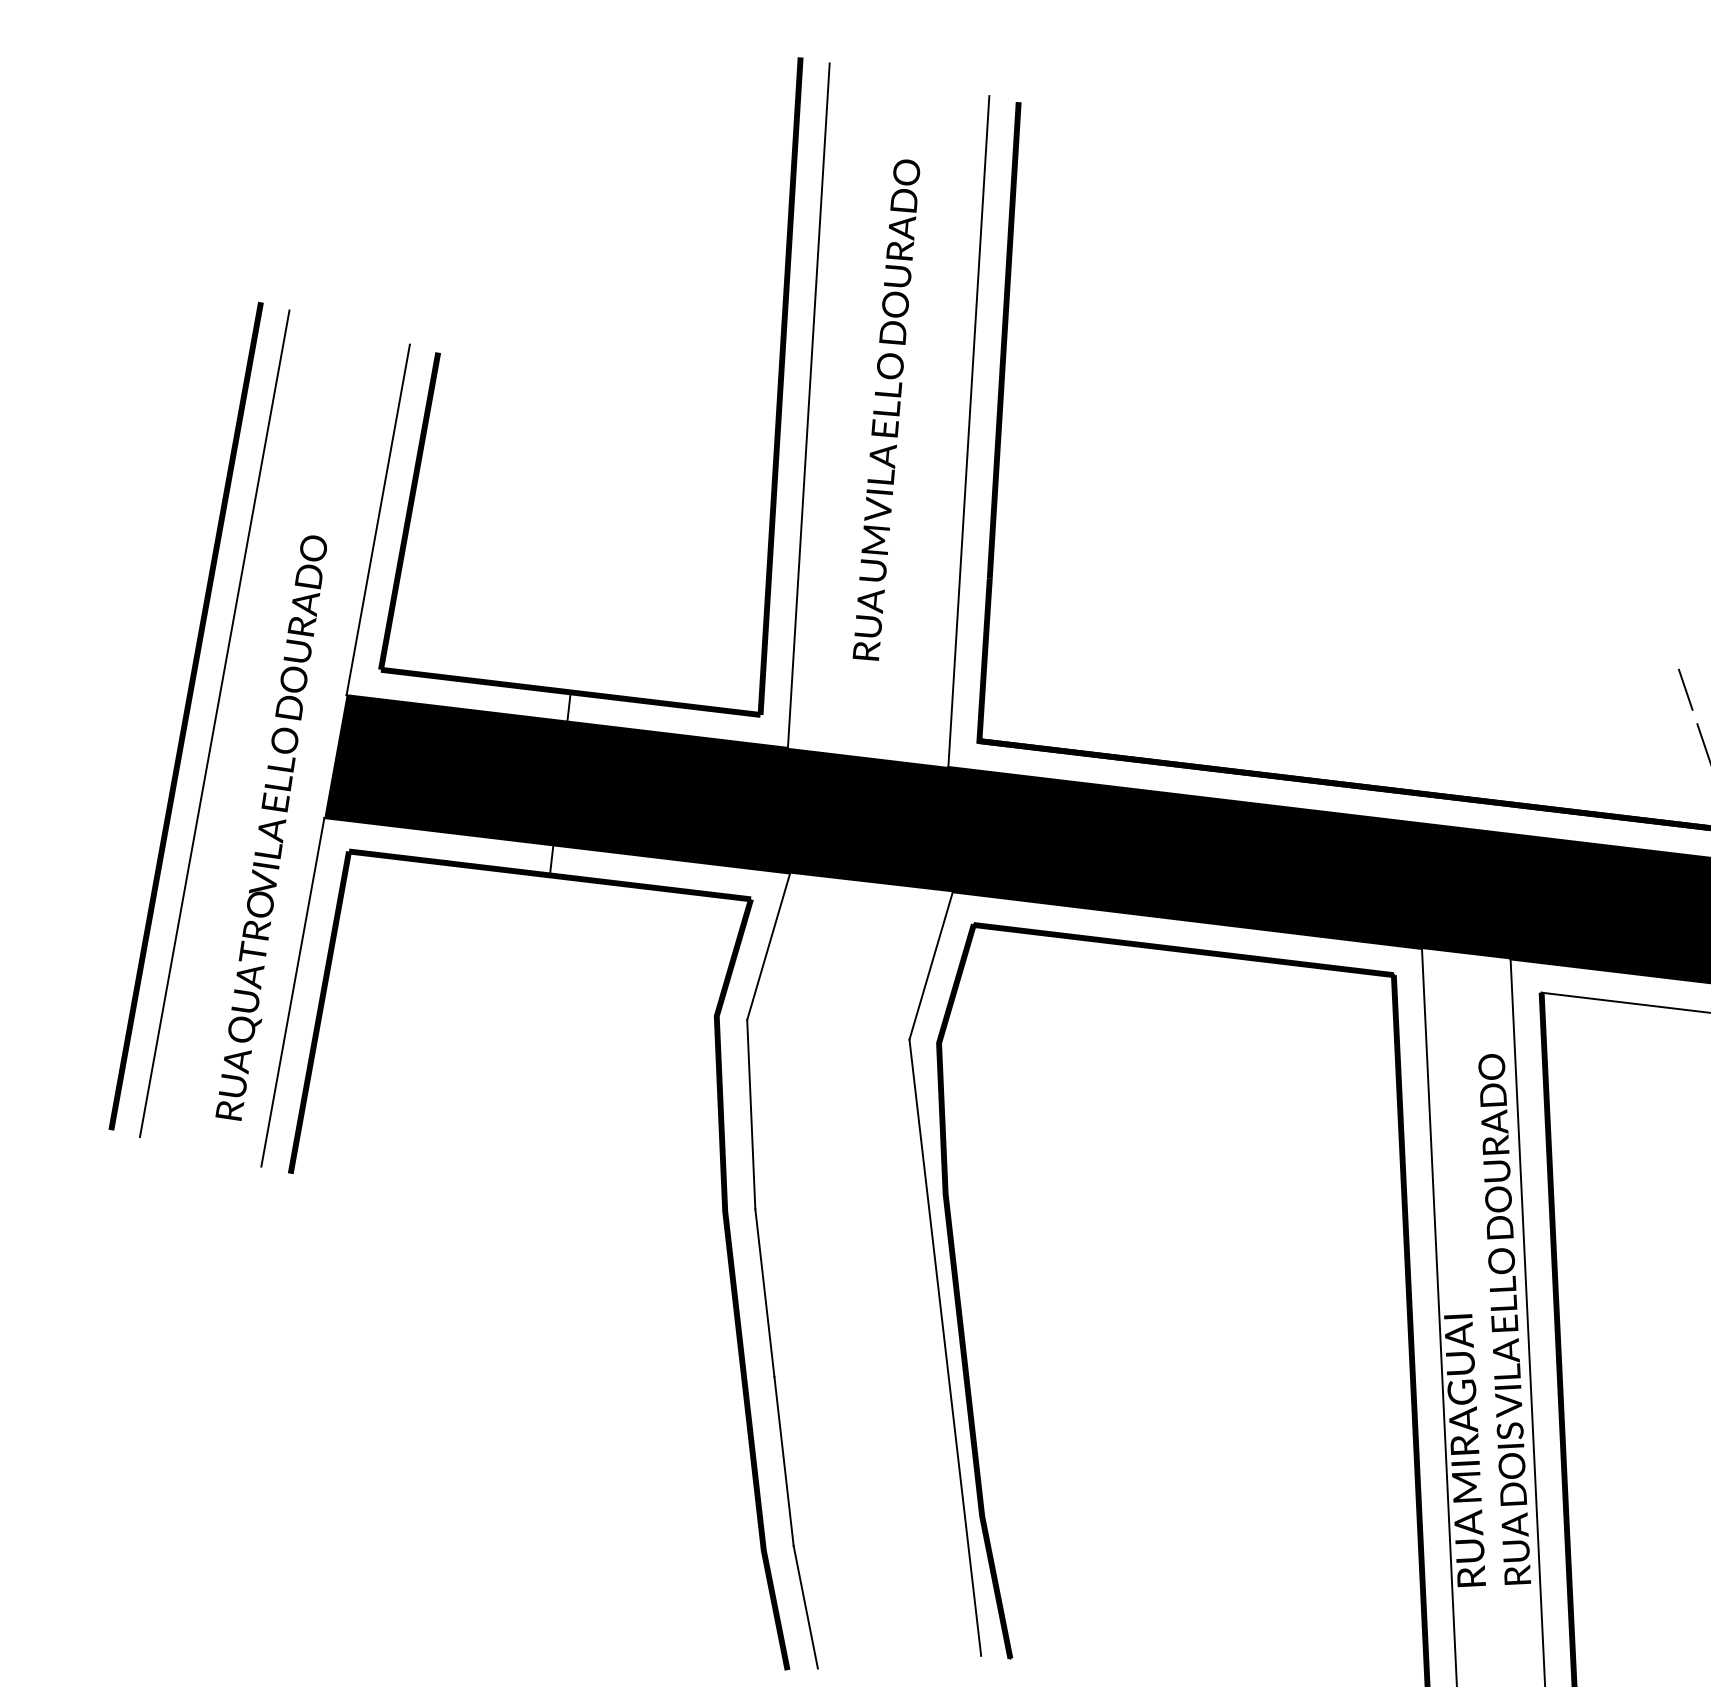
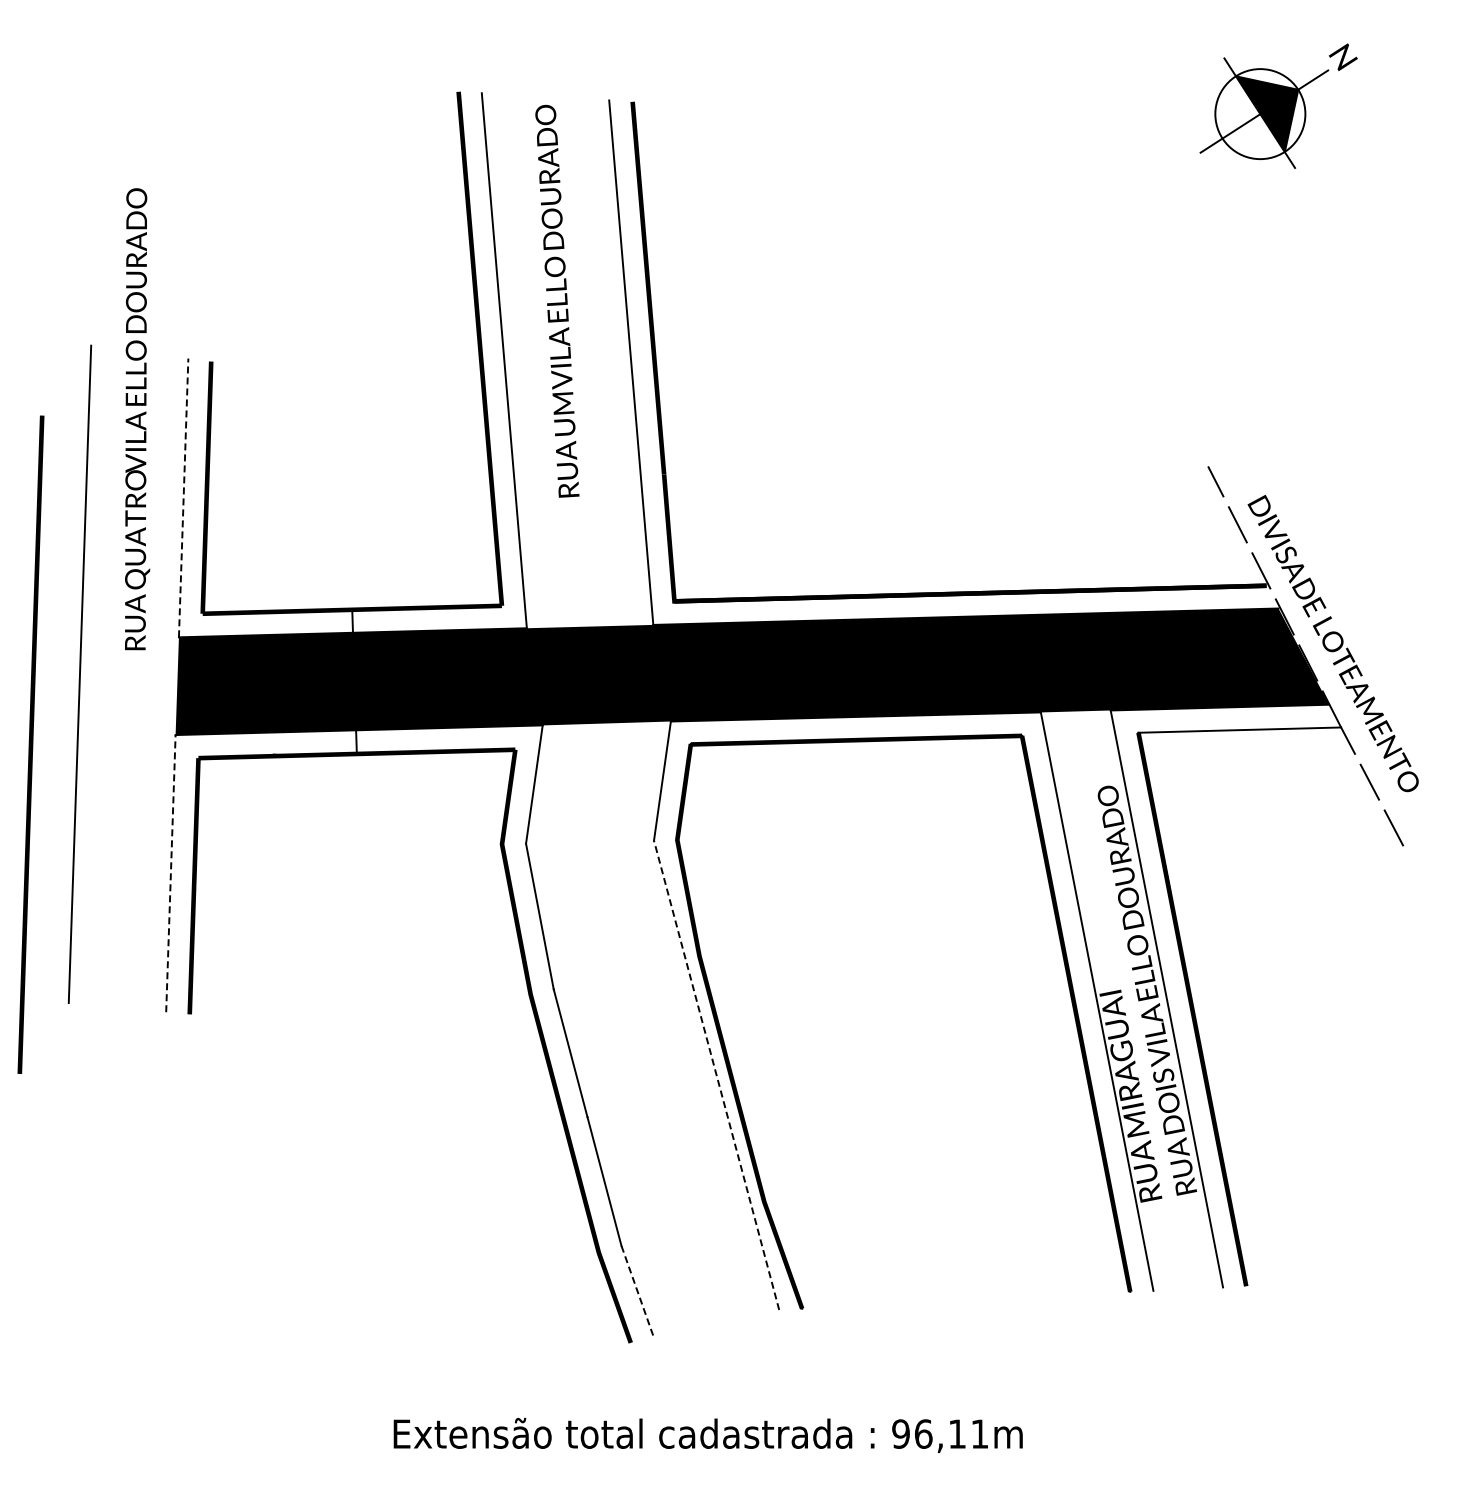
text: (887, 409) -> (557, 300), moved
line: (378, 519) -> (183, 497), solid -> dashed
line: (185, 715) -> (30, 744), moved
text: (273, 828) -> (137, 419), moved
line: (292, 992) -> (170, 873), solid -> dashed
line: (945, 1348) -> (716, 1075), solid -> dashed
line: (805, 1607) -> (637, 1292), solid -> dashed

